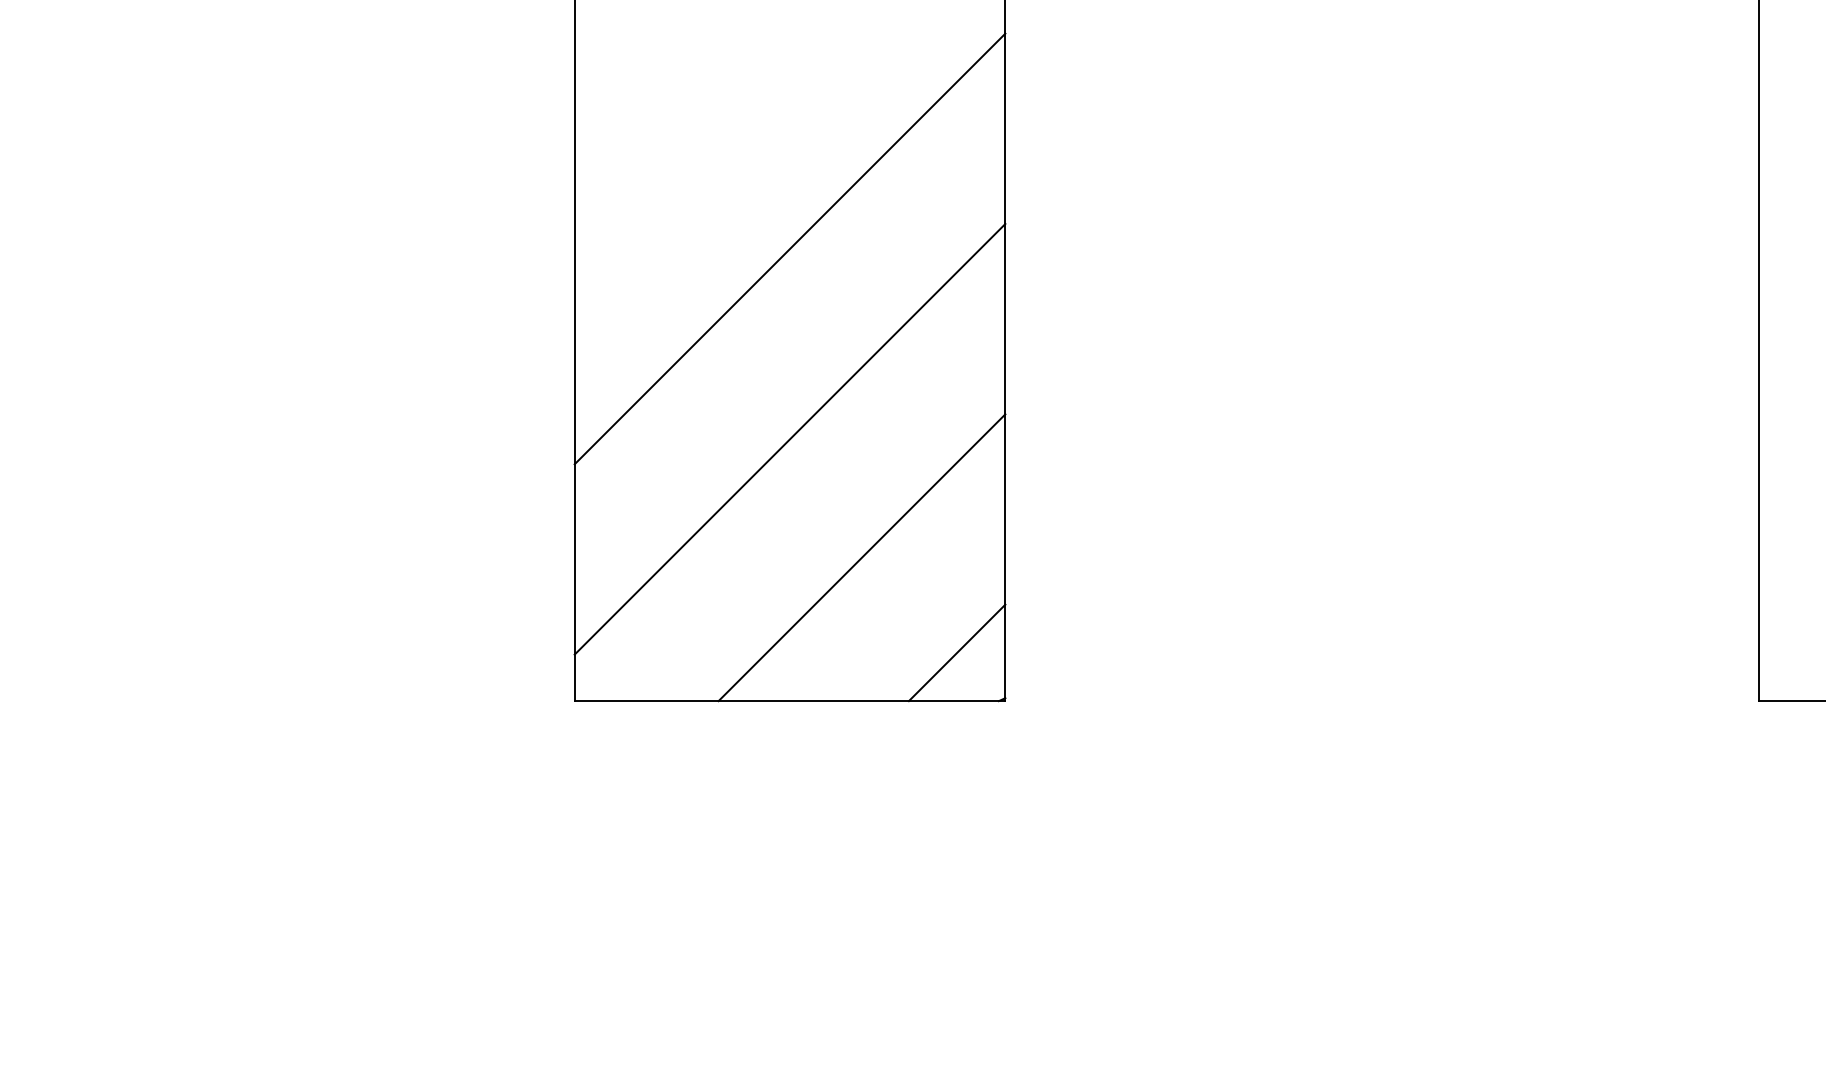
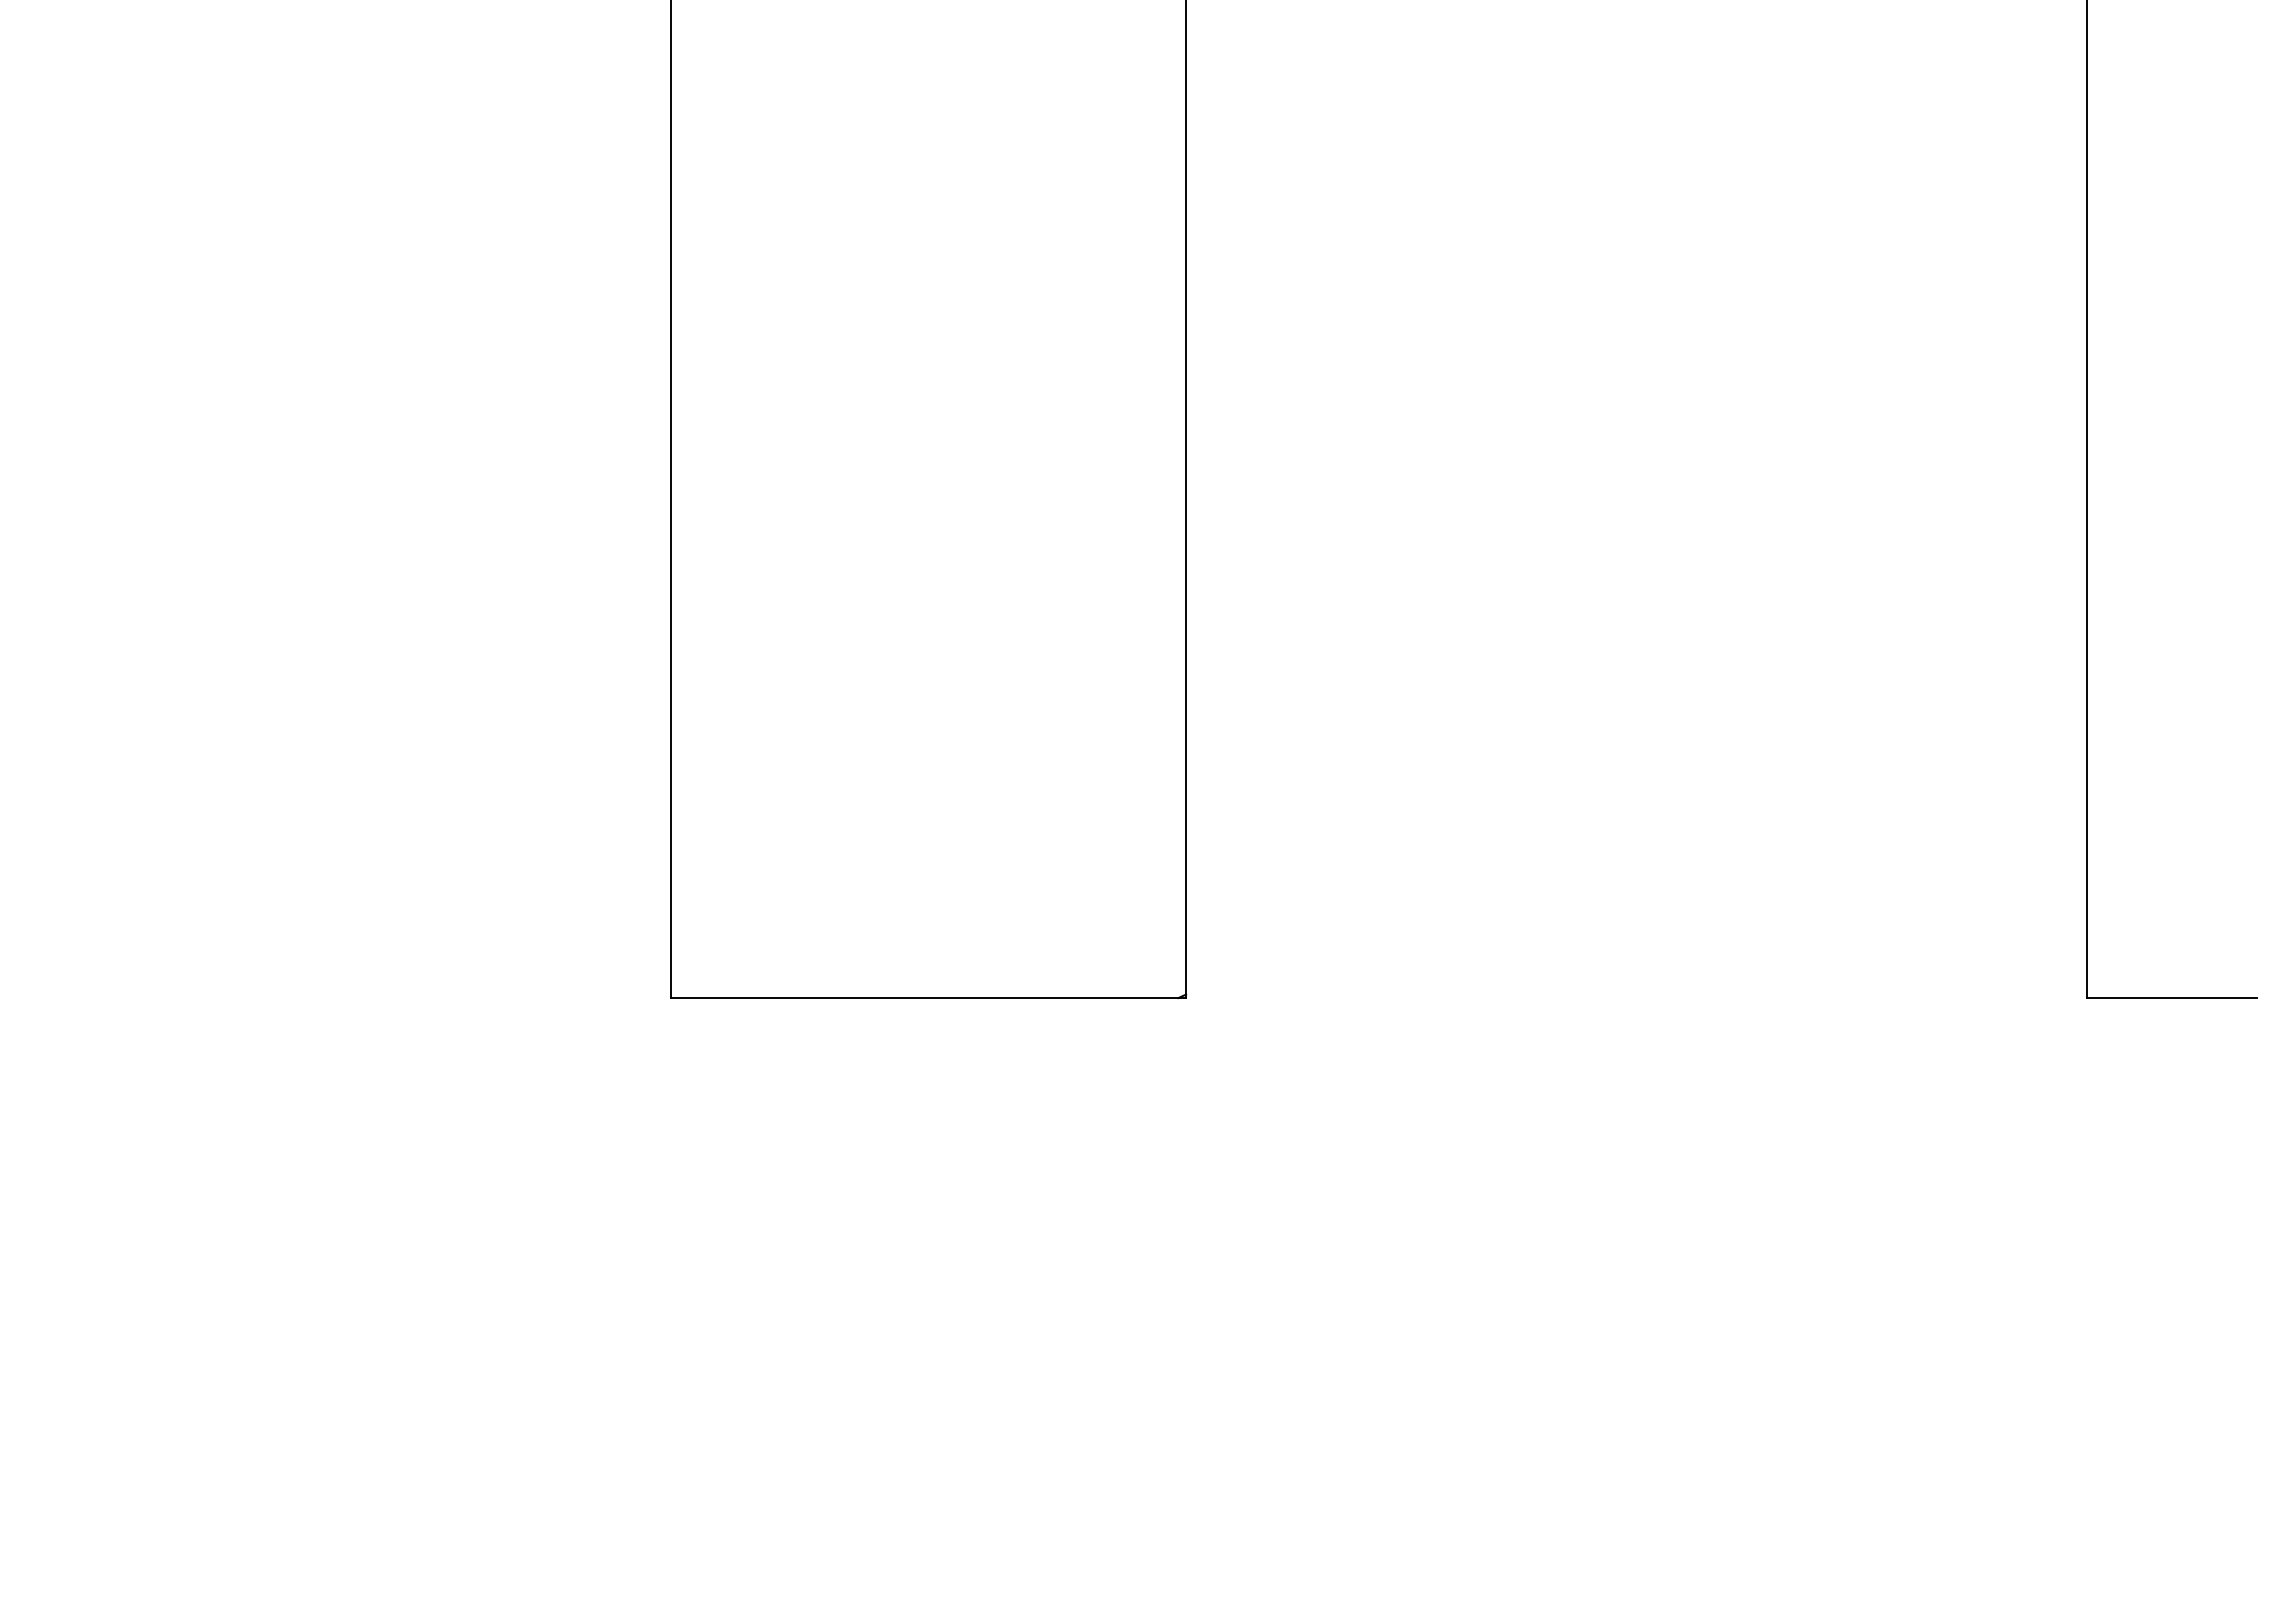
line: (789, 248) -> (928, 457), removed
line: (789, 438) -> (928, 684), removed
line: (861, 557) -> (1014, 826), removed
line: (957, 652) -> (1128, 940), removed

